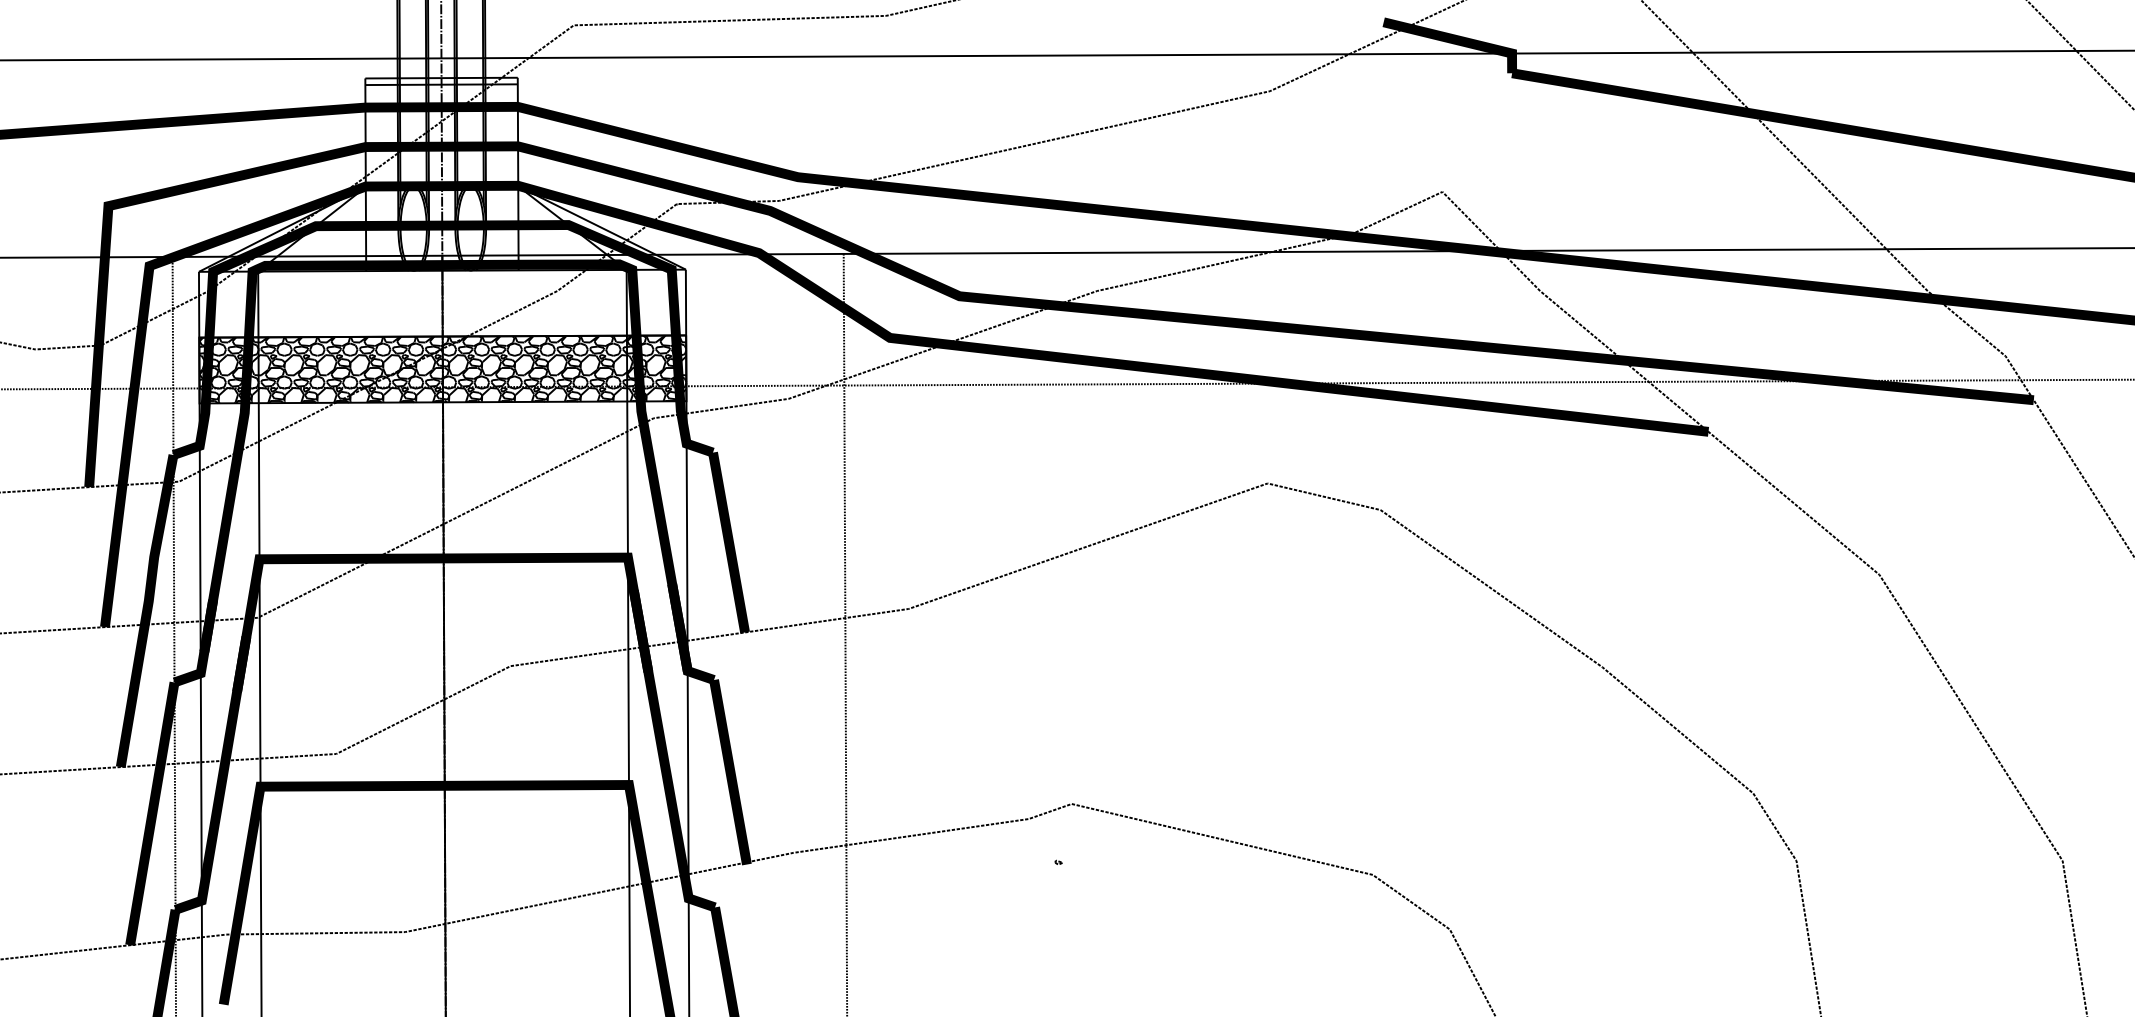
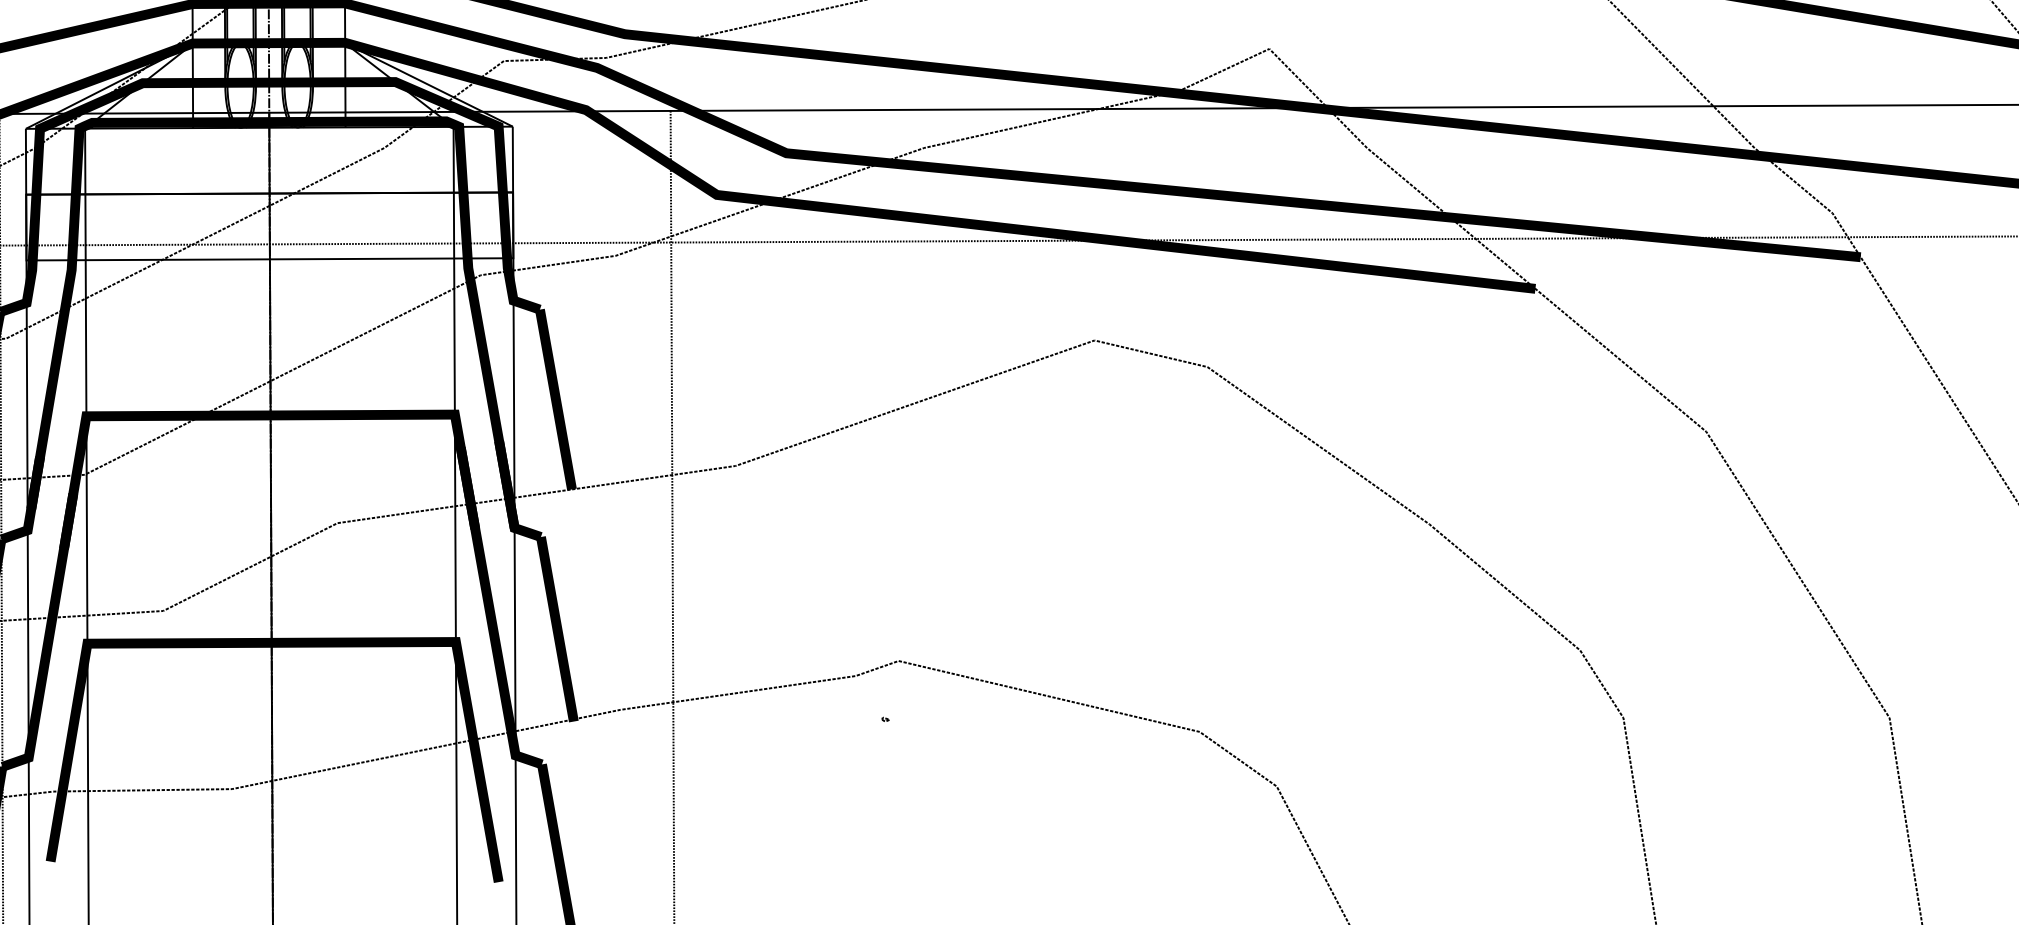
hatch: (442, 369) -> (269, 226), removed

